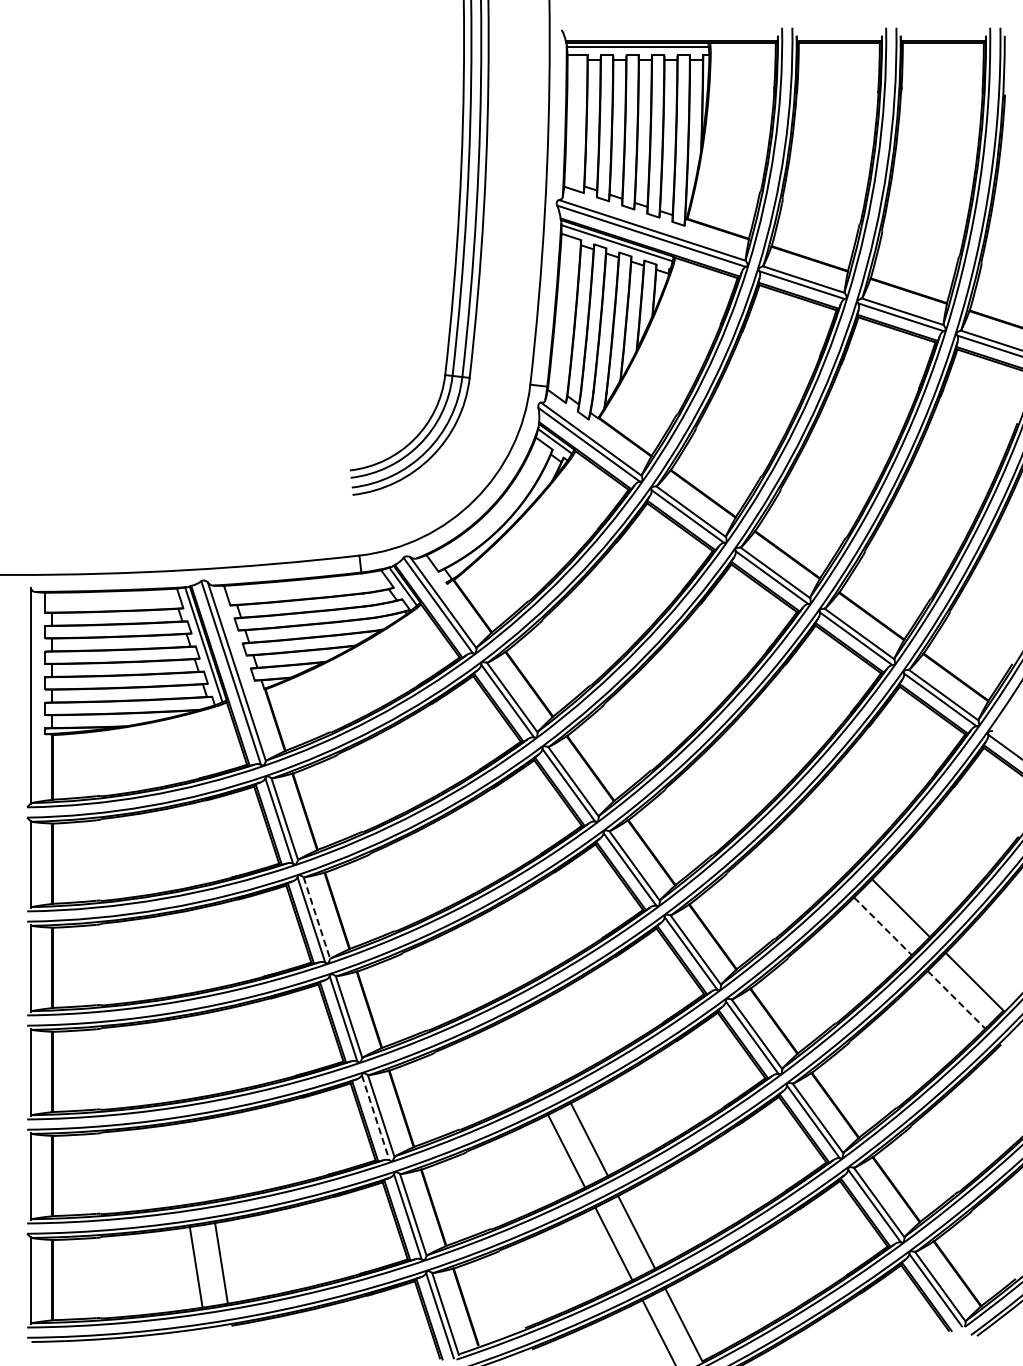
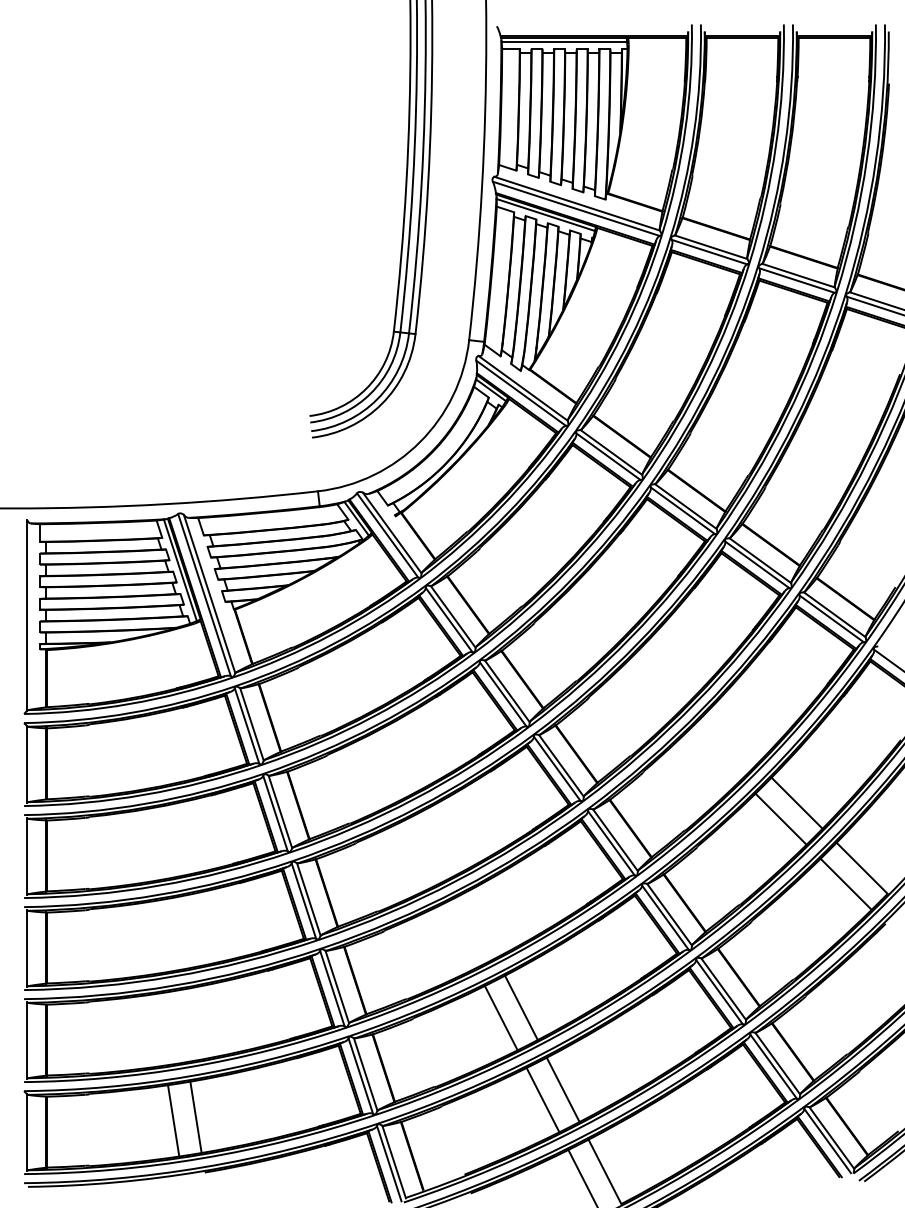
line: (317, 918) -> (280, 812), dashed -> solid
line: (882, 926) -> (780, 819), dashed -> solid
line: (956, 999) -> (846, 883), dashed -> solid
line: (375, 1117) -> (332, 988), dashed -> solid

